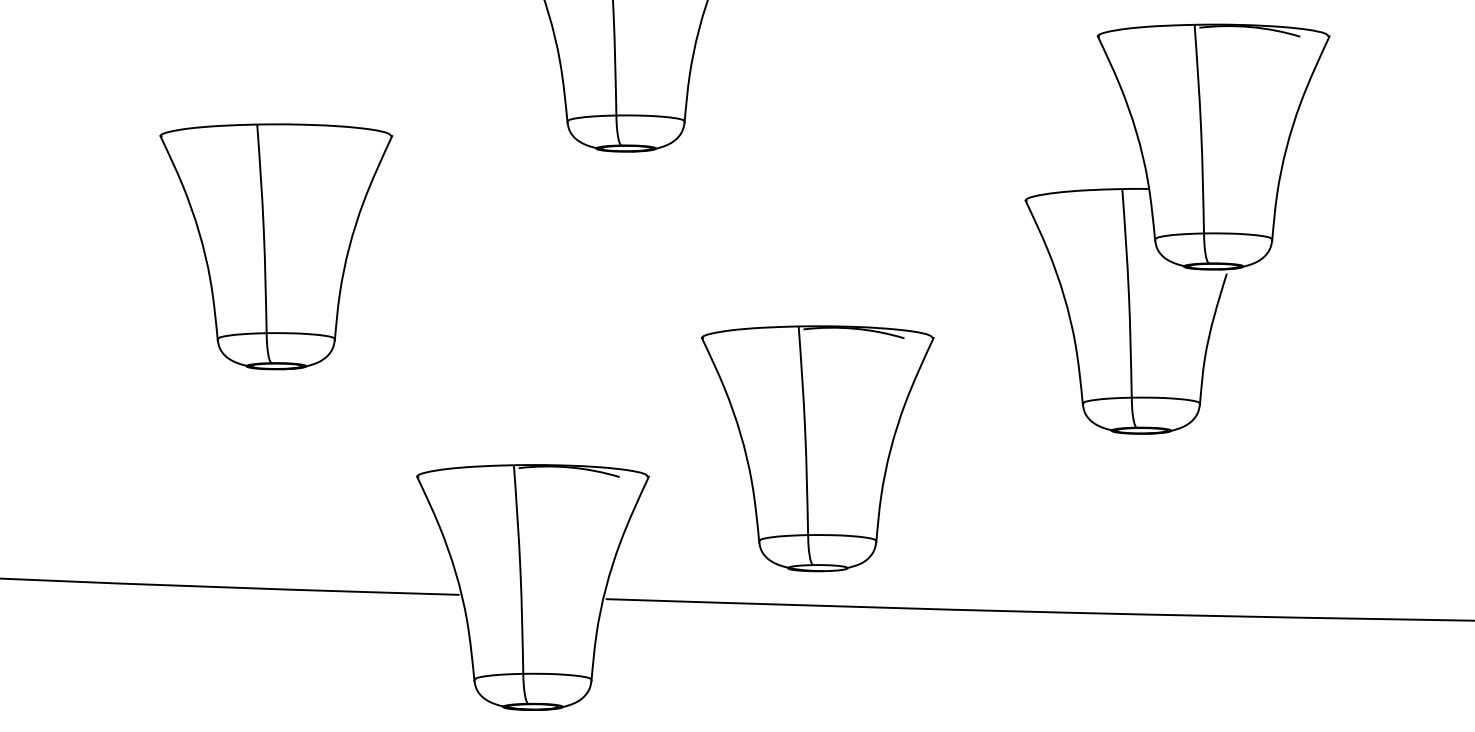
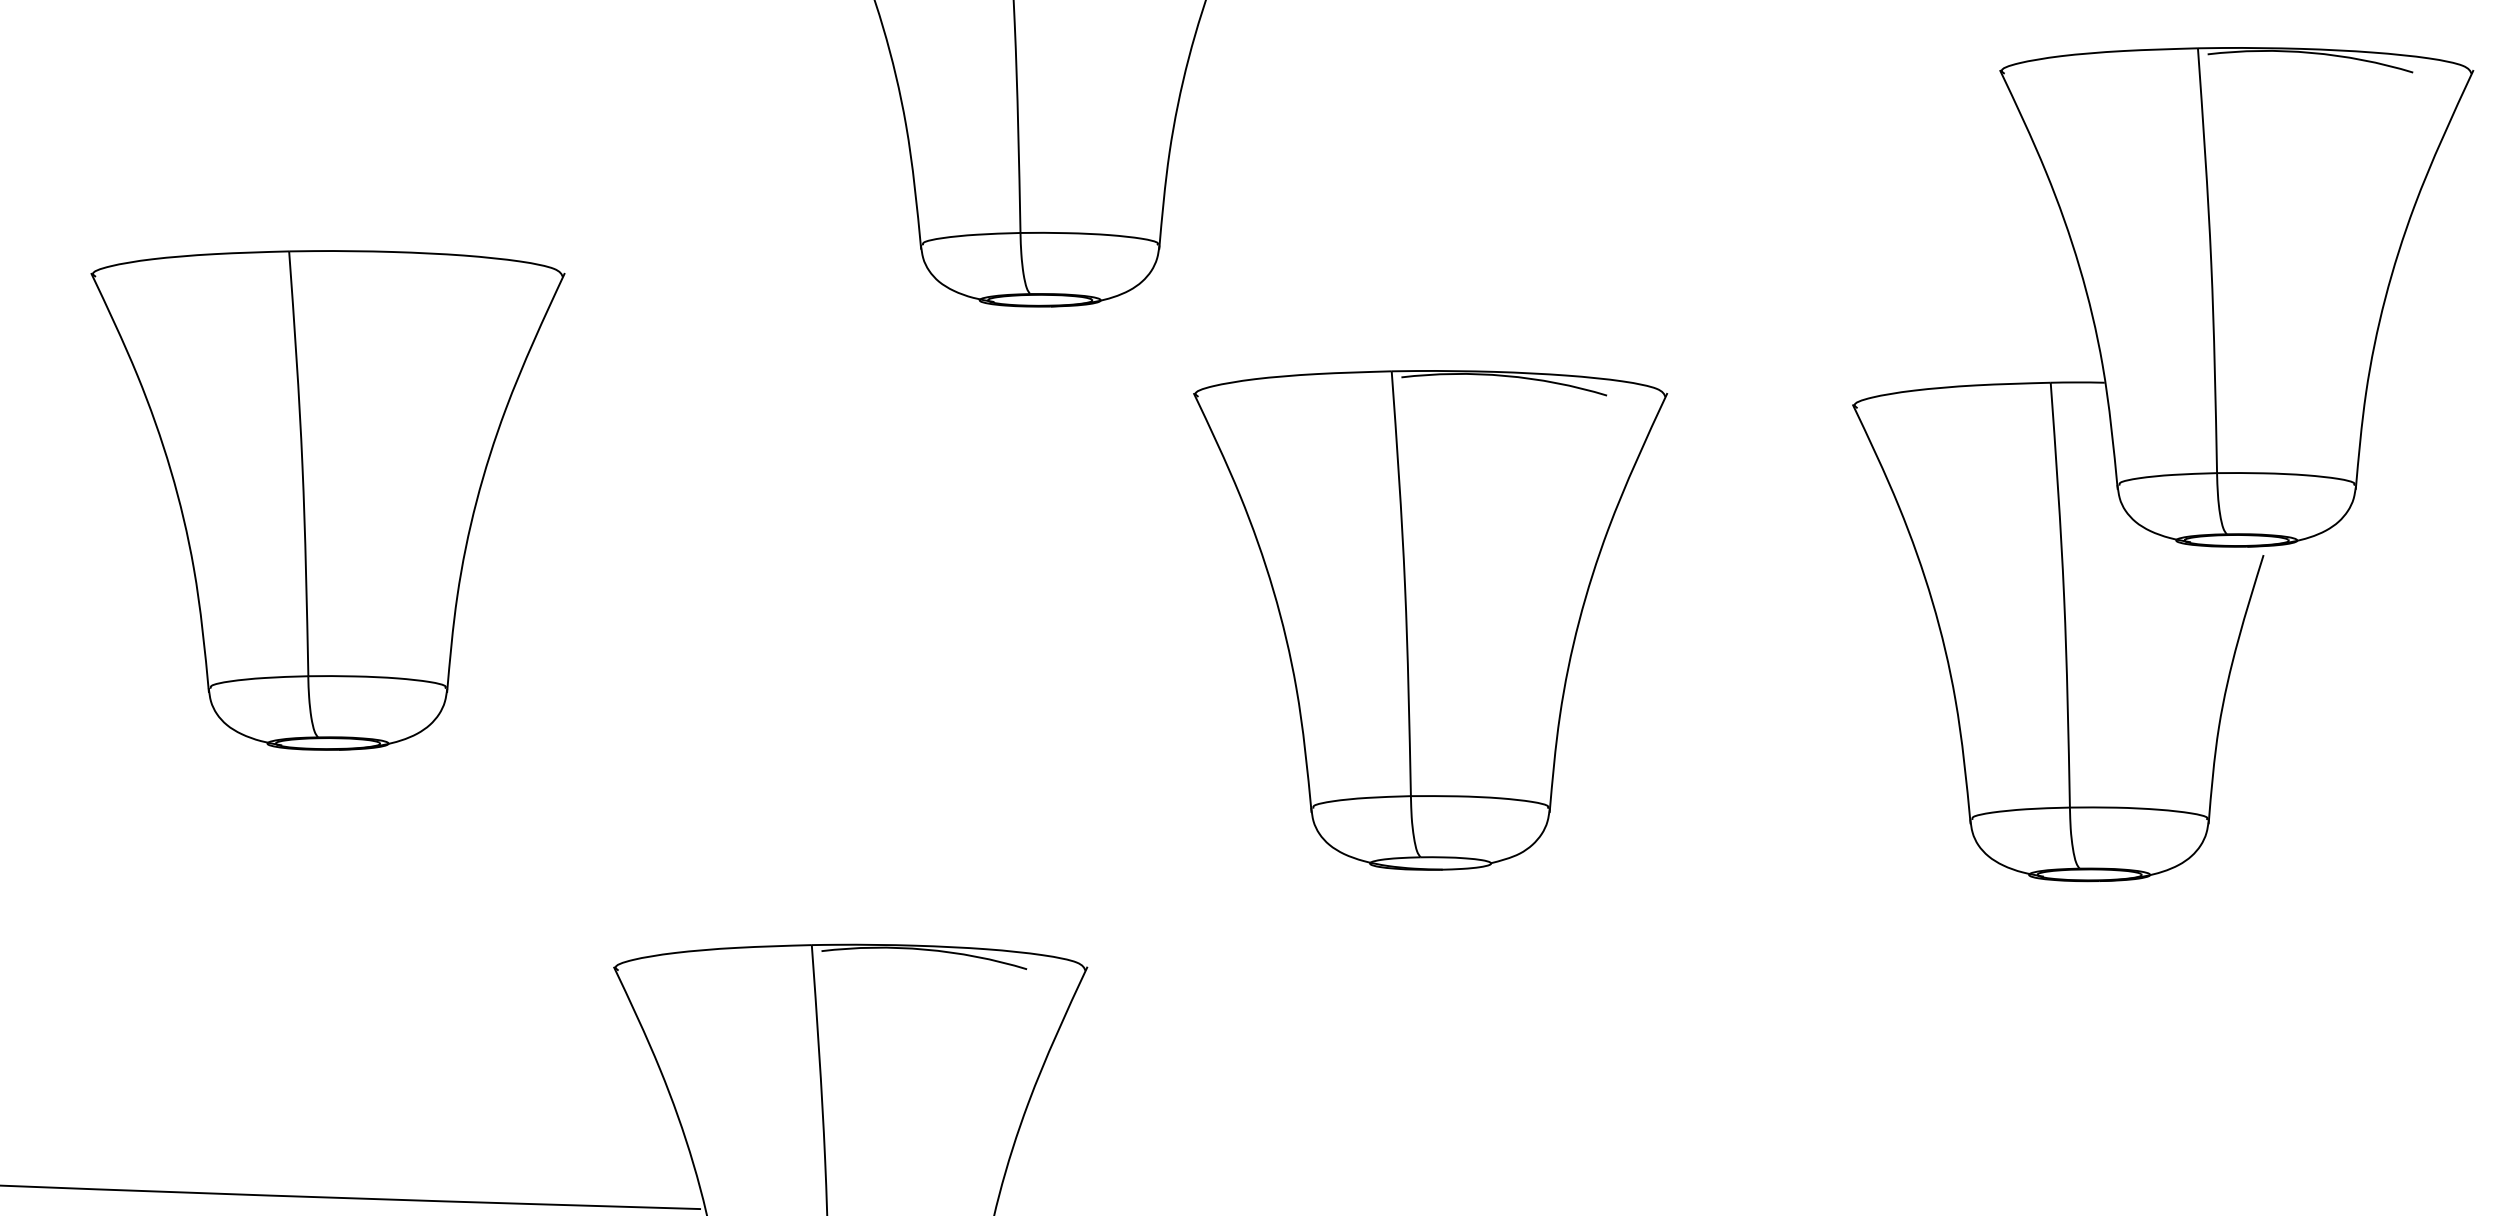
part: (817, 448) -> (1430, 619), moved

